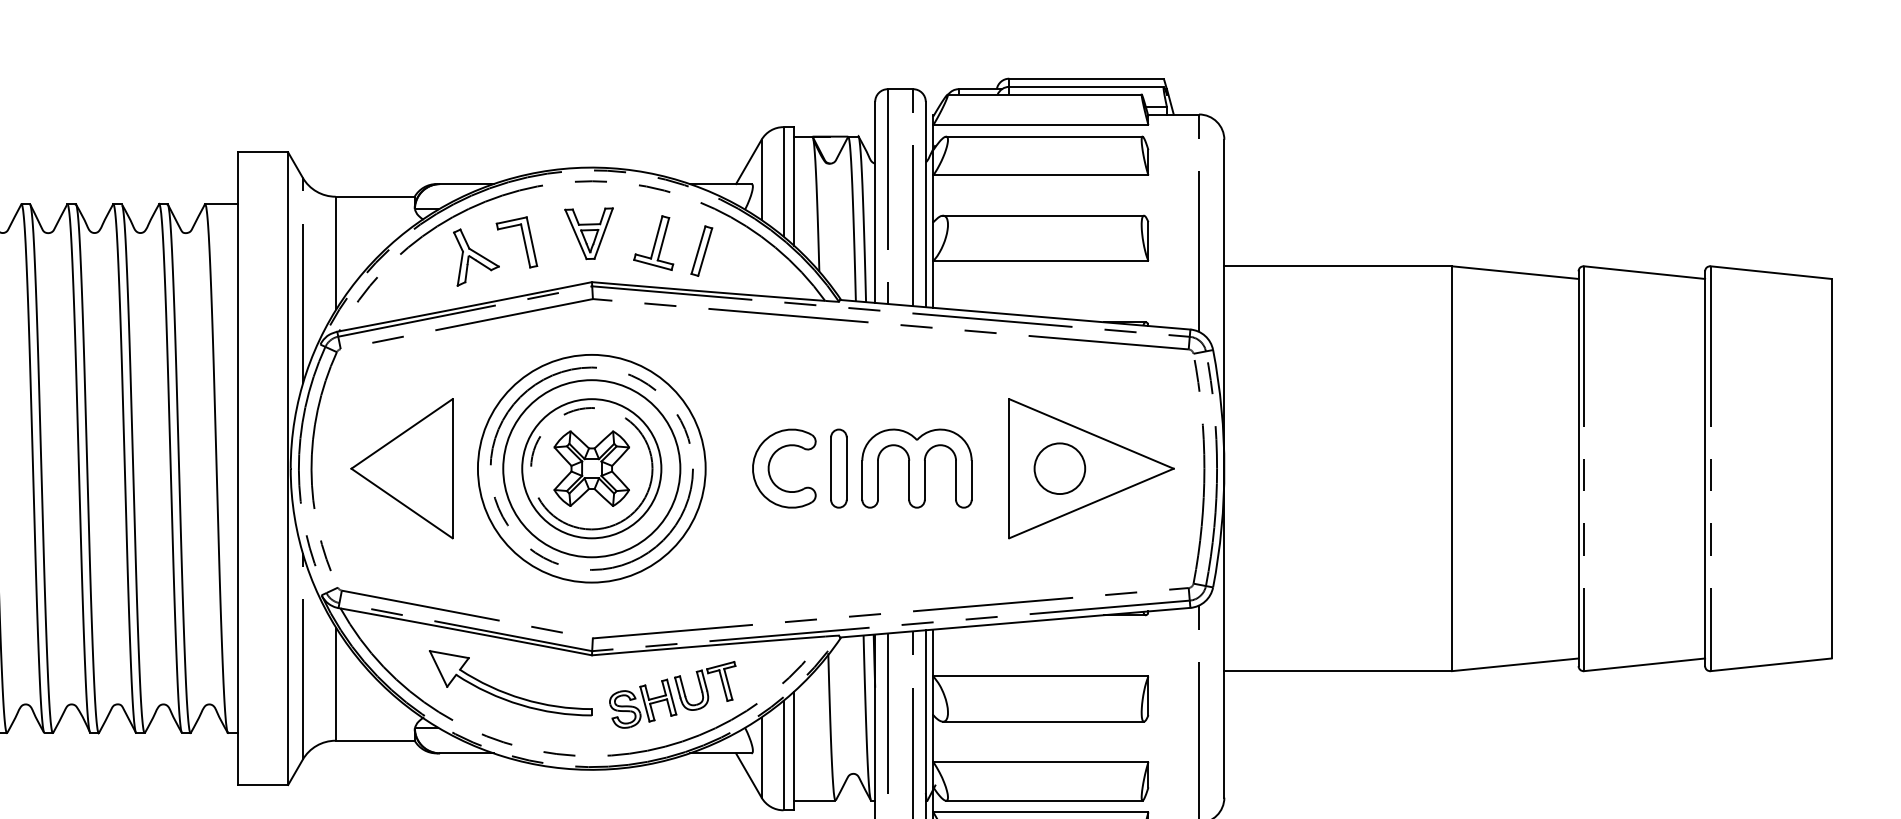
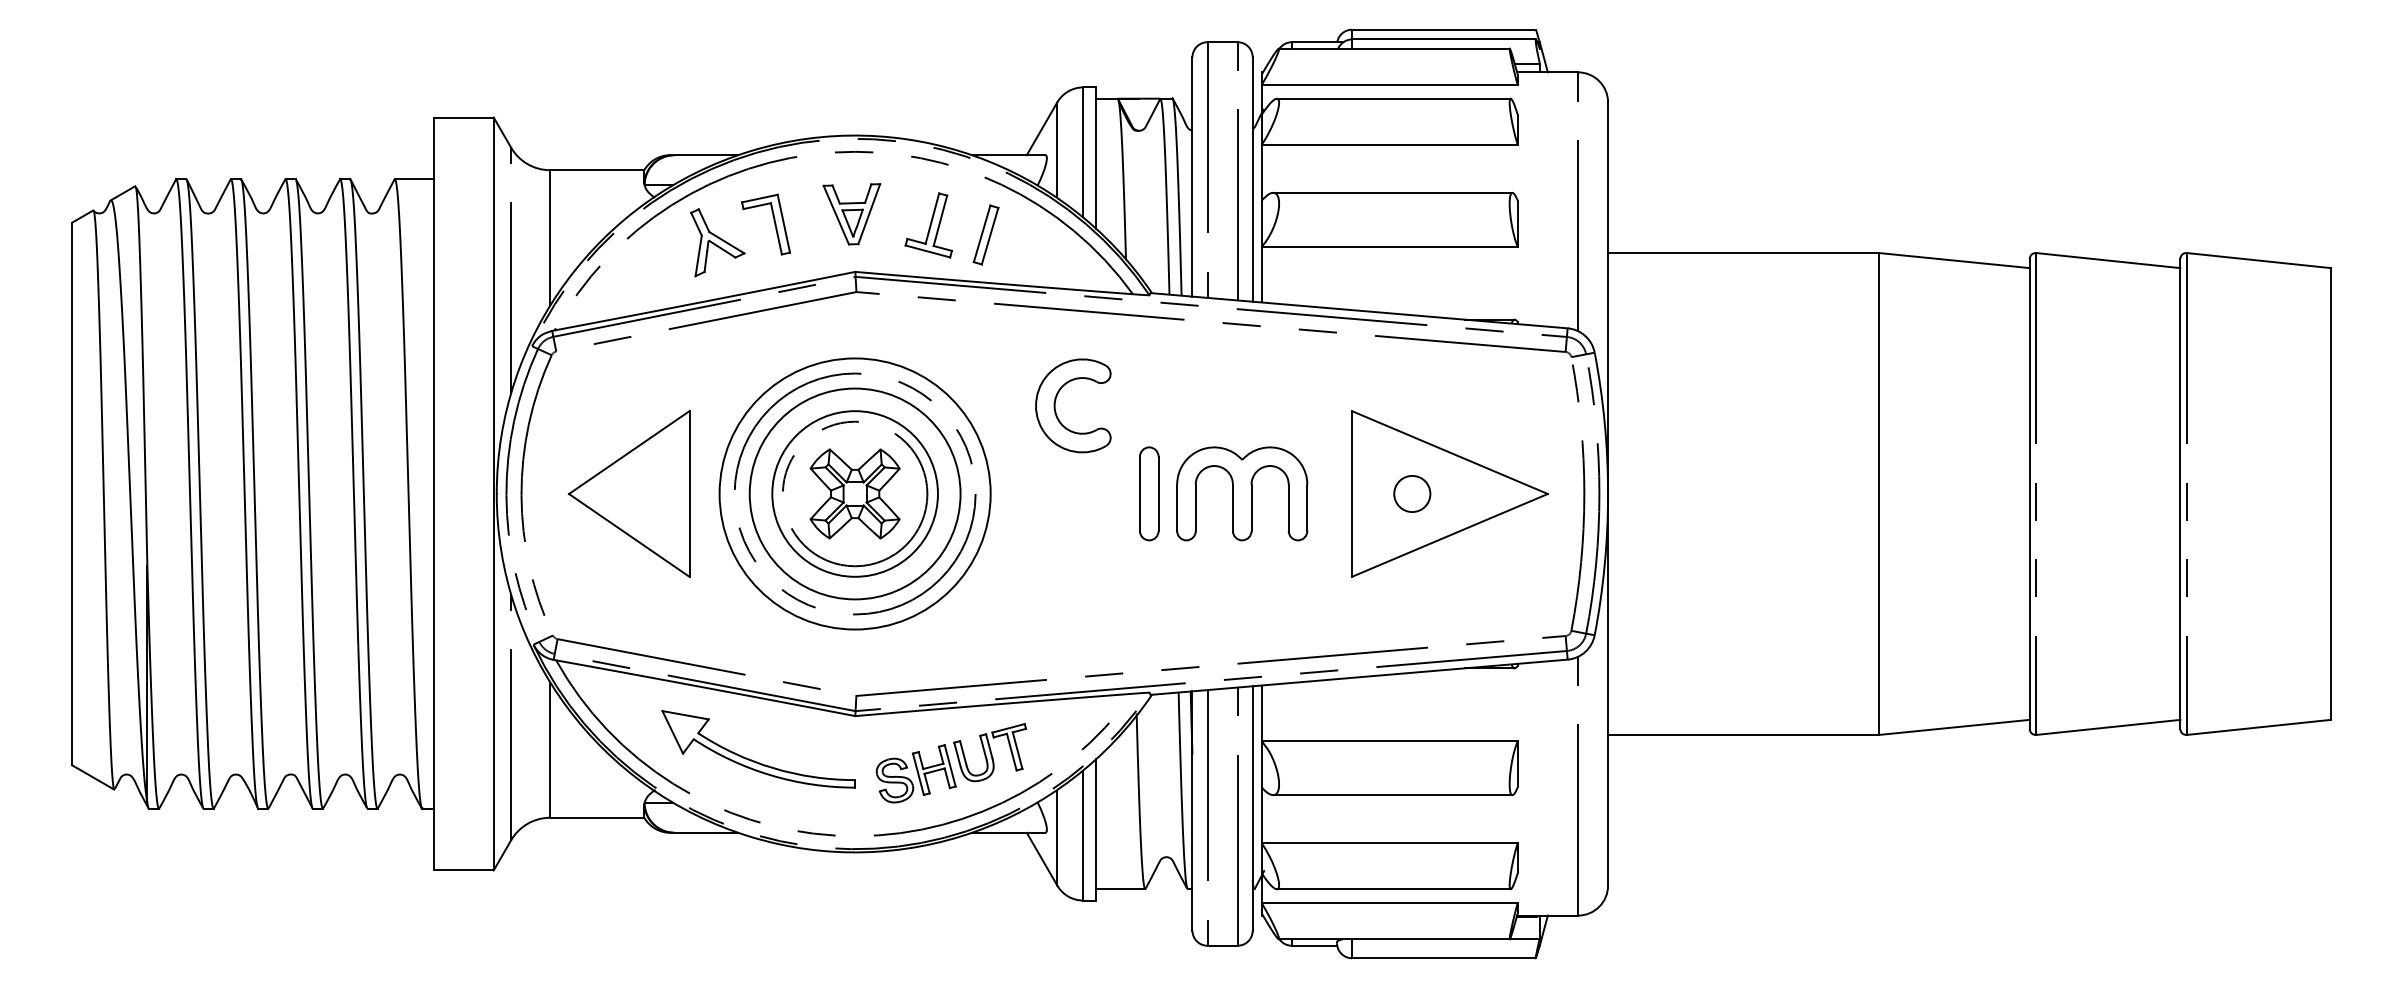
part: (770, 464) -> (1056, 400), moved
circle: (1060, 468) -> (1412, 493), size x0.6

